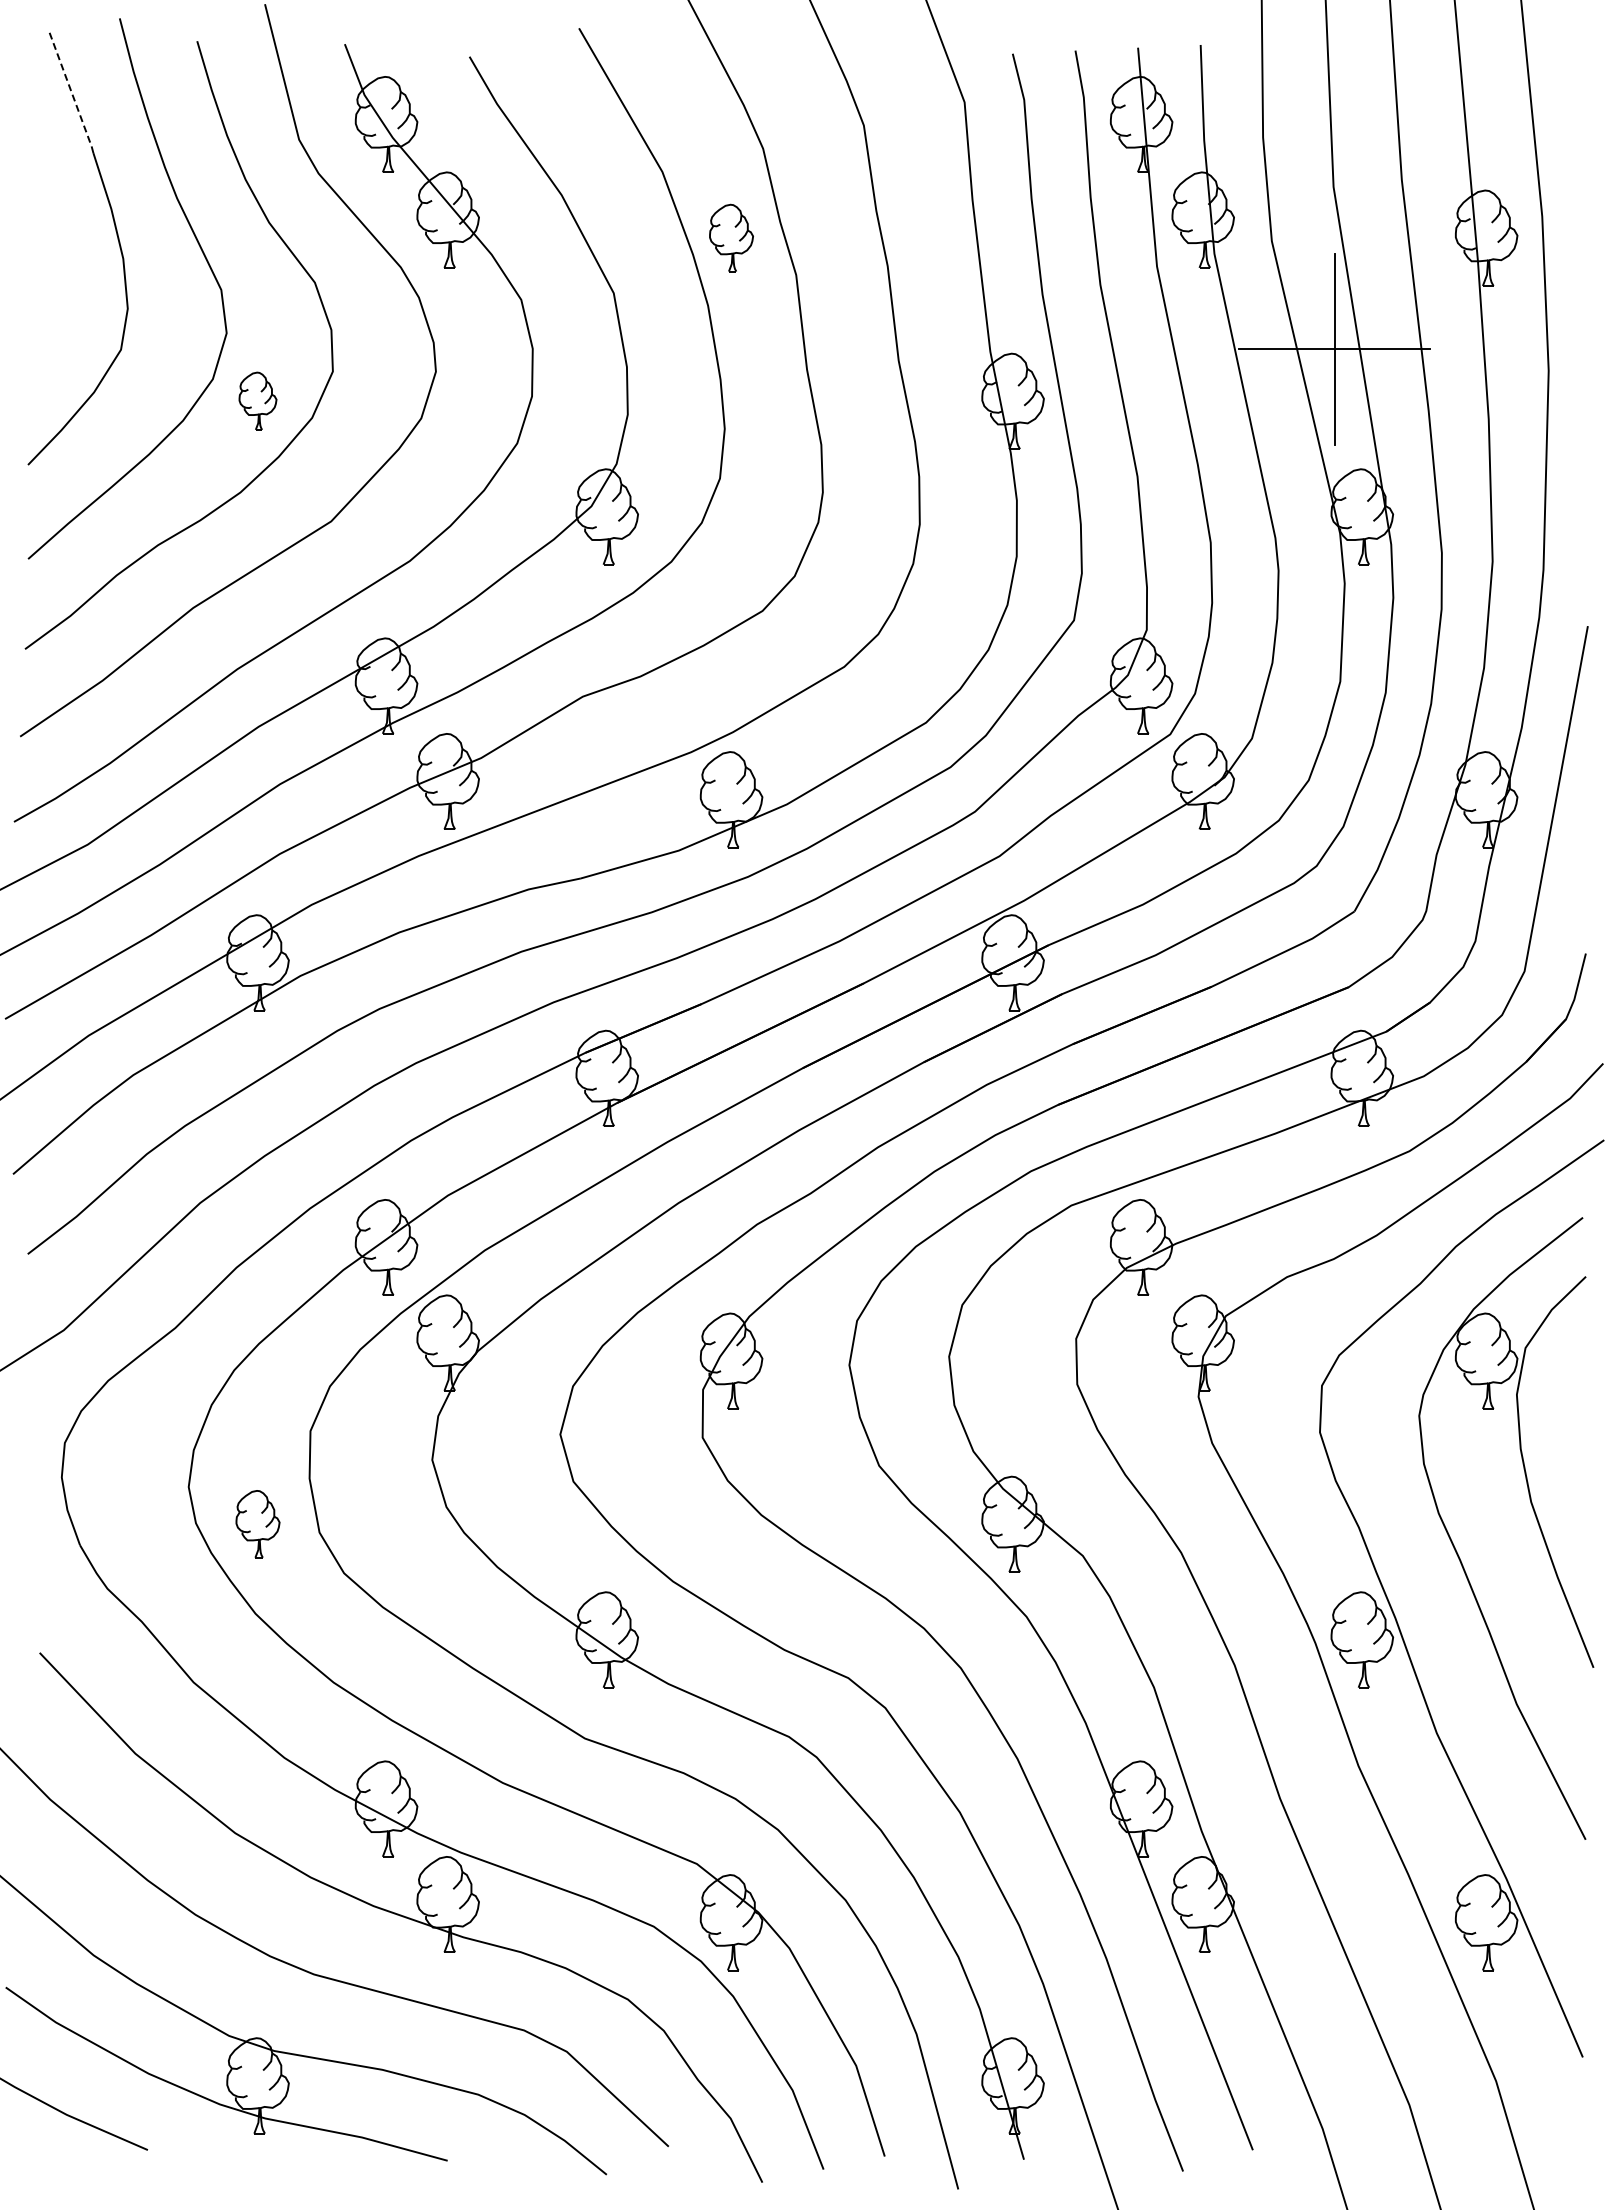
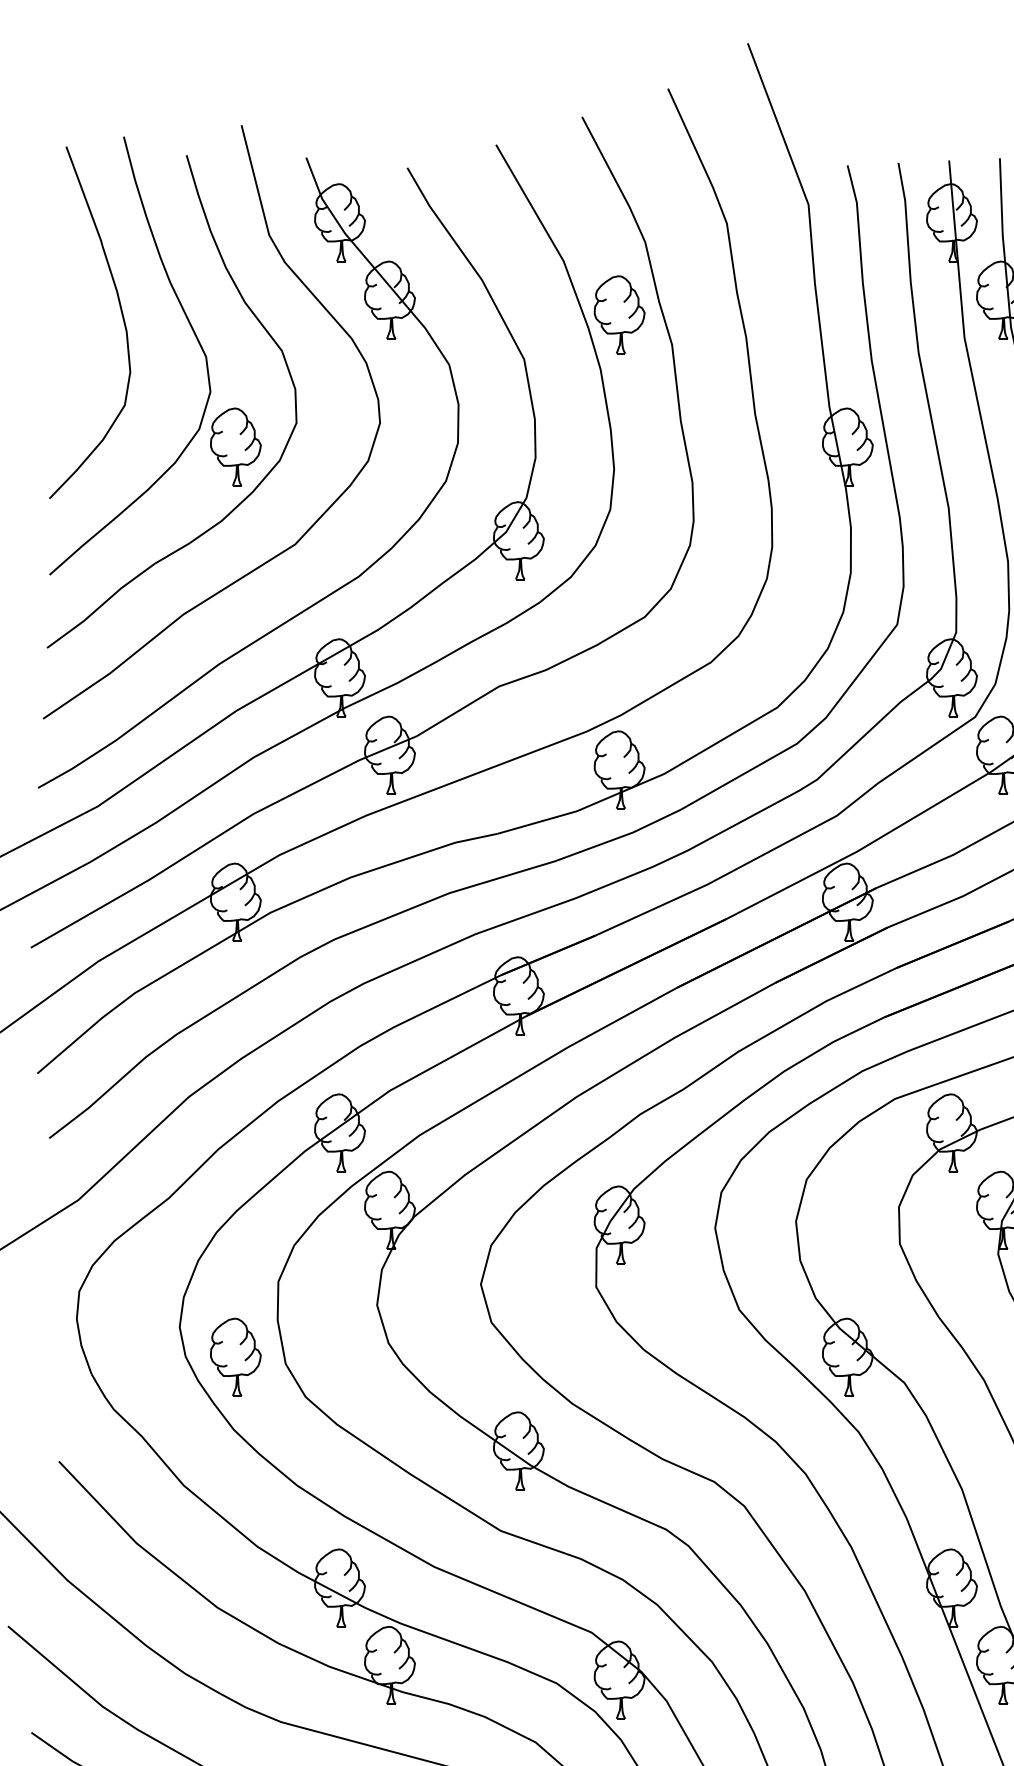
line: (71, 92) -> (84, 196), dashed -> solid
part: (731, 237) -> (619, 314), size x1.43
part: (257, 400) -> (235, 446), size x1.67
part: (257, 1523) -> (235, 1356), size x1.43

